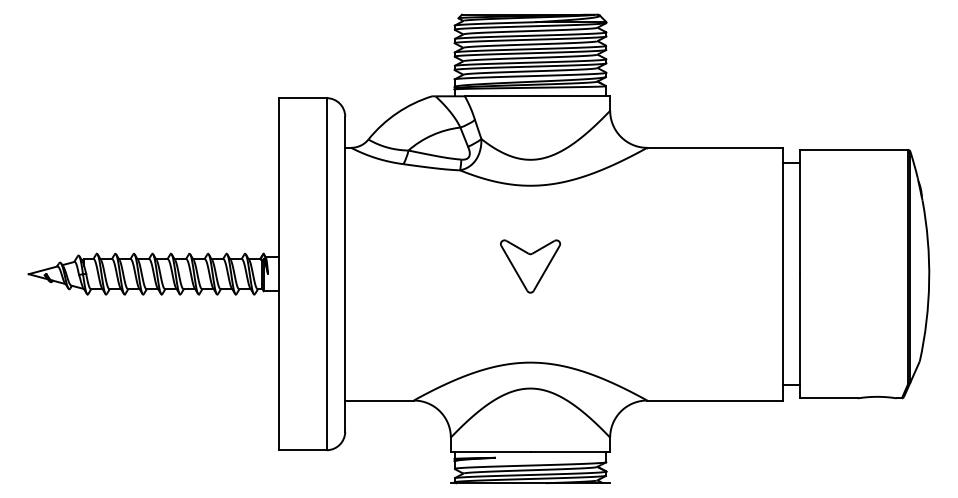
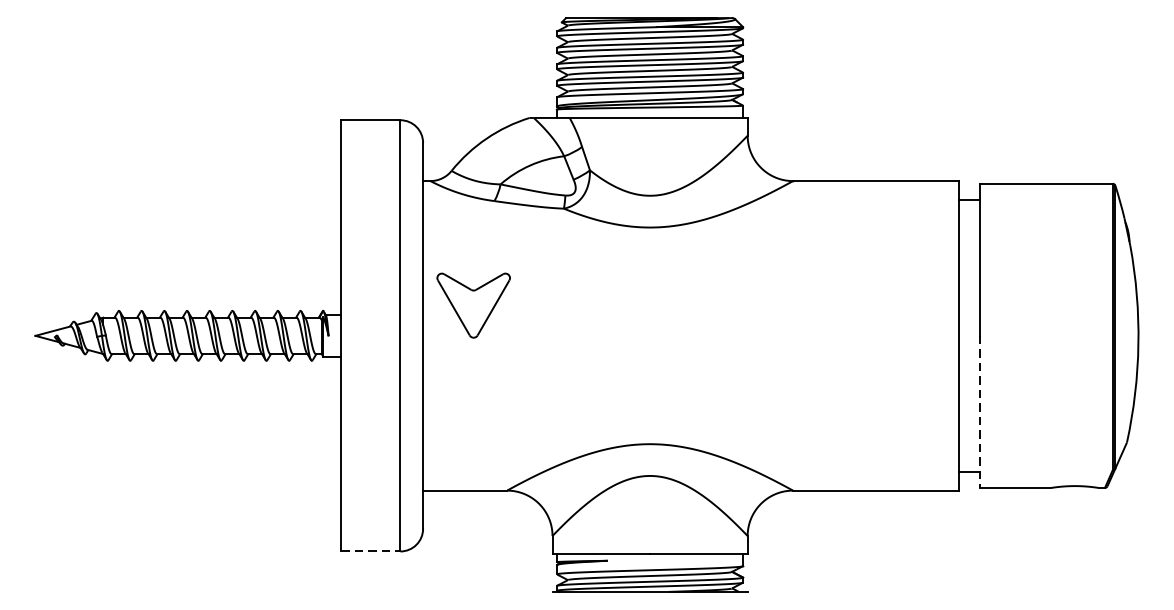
part: (530, 266) -> (473, 305), moved
line: (799, 336) -> (979, 412), solid -> dashed
line: (303, 450) -> (372, 551), solid -> dashed

